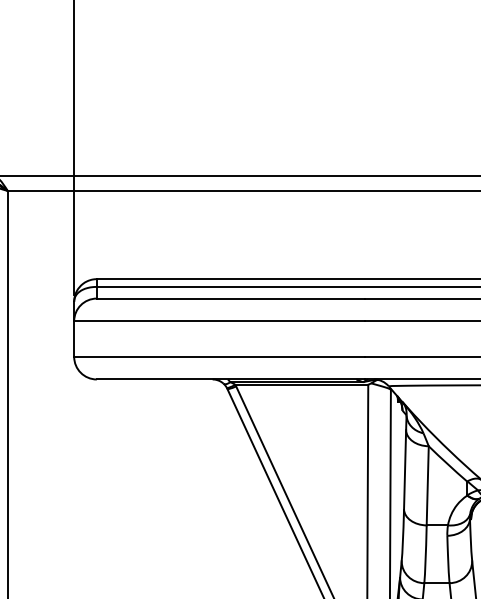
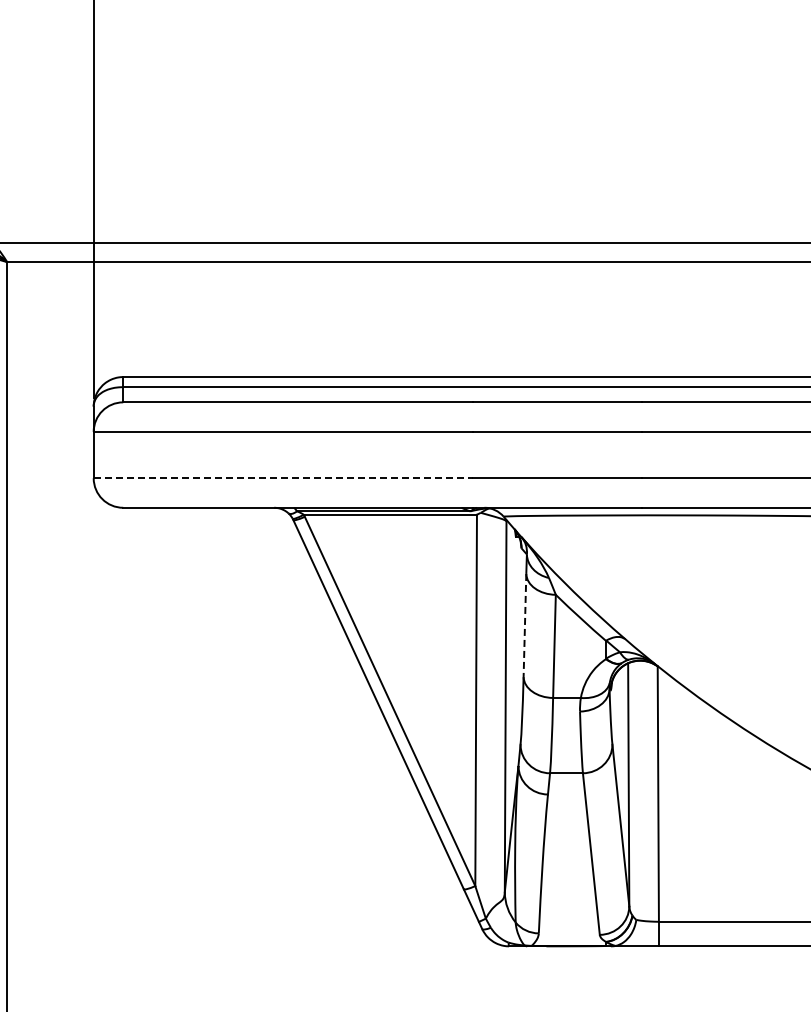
line: (219, 357) -> (283, 478), solid -> dashed
line: (404, 469) -> (524, 625), solid -> dashed

